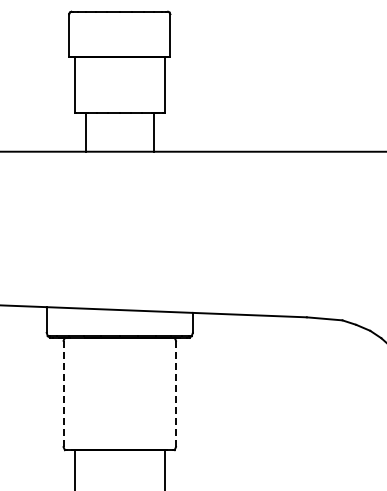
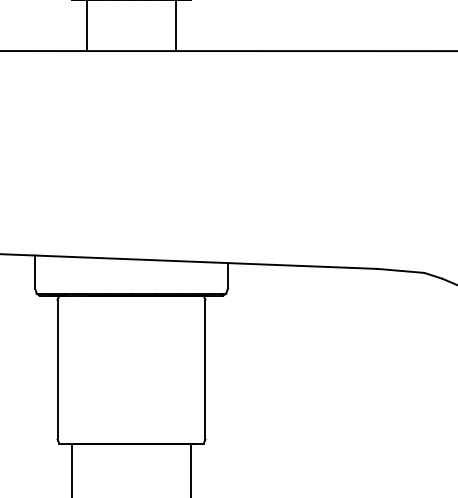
line: (63, 393) -> (57, 369), dashed -> solid
line: (176, 394) -> (206, 370), dashed -> solid

